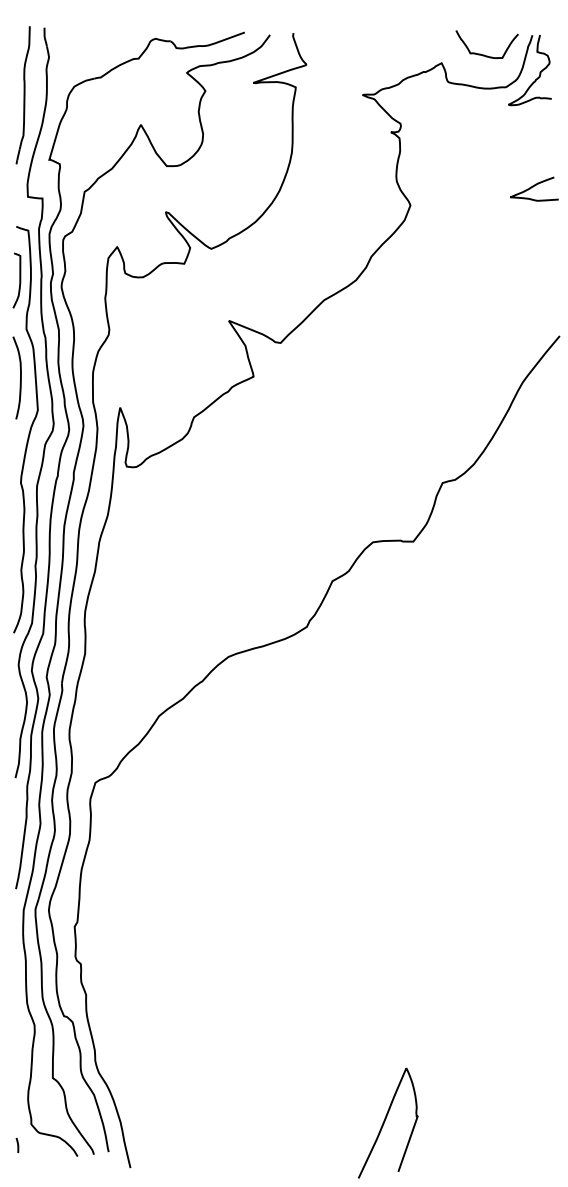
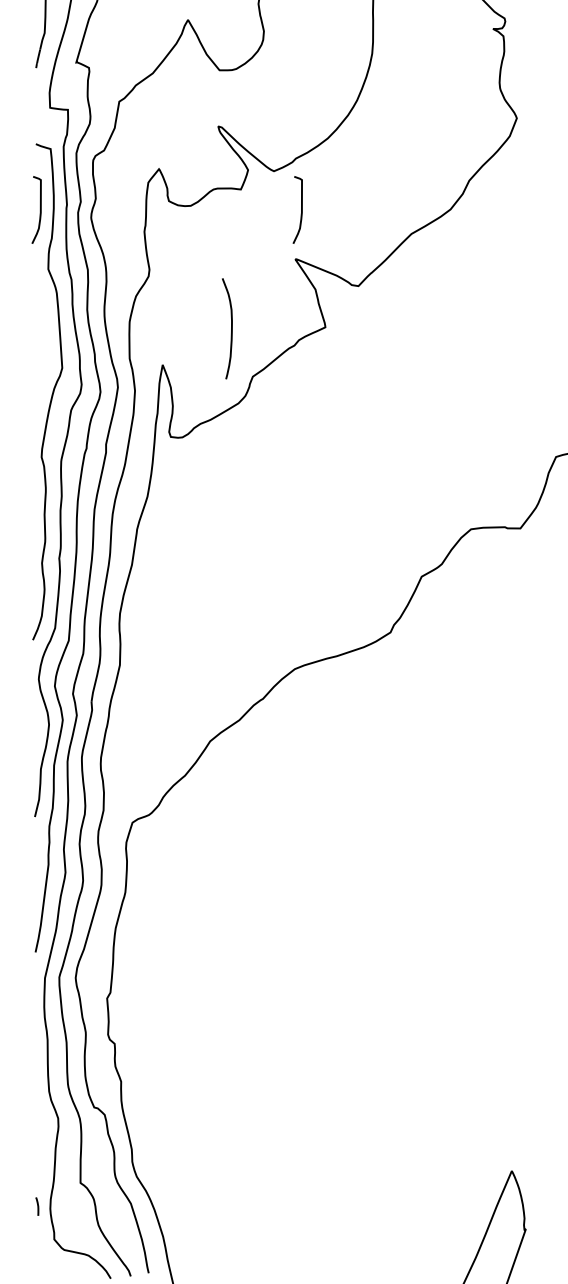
curve: (233, 280) -> (300, 209), added
curve: (20, 377) -> (231, 328), moved
curve: (17, 1144) -> (37, 1205), moved

